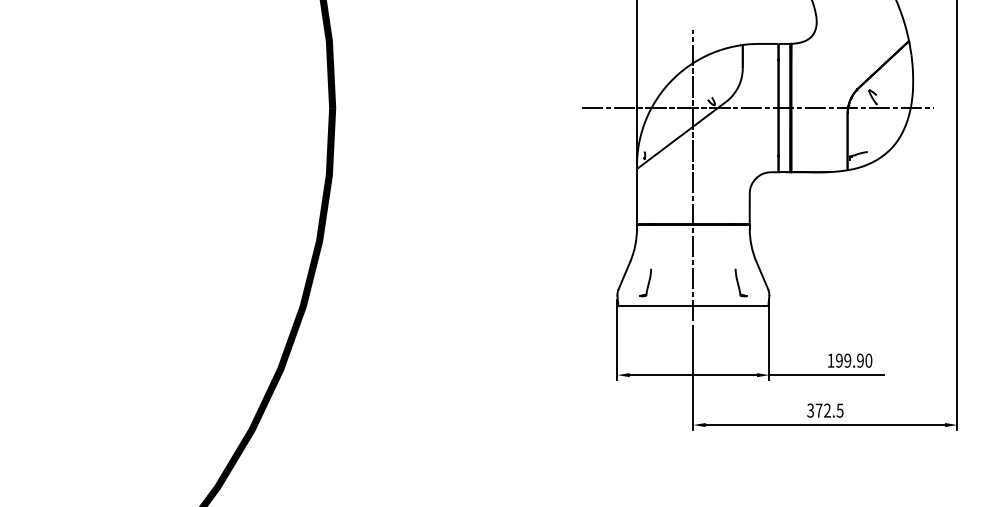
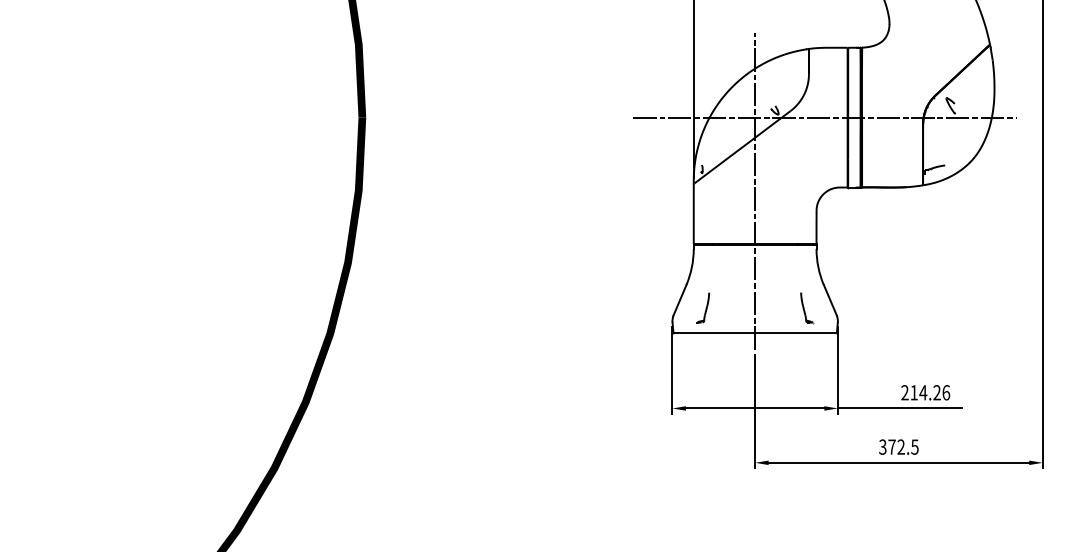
text: (849, 360) -> (925, 392), 199.90 -> 214.26

